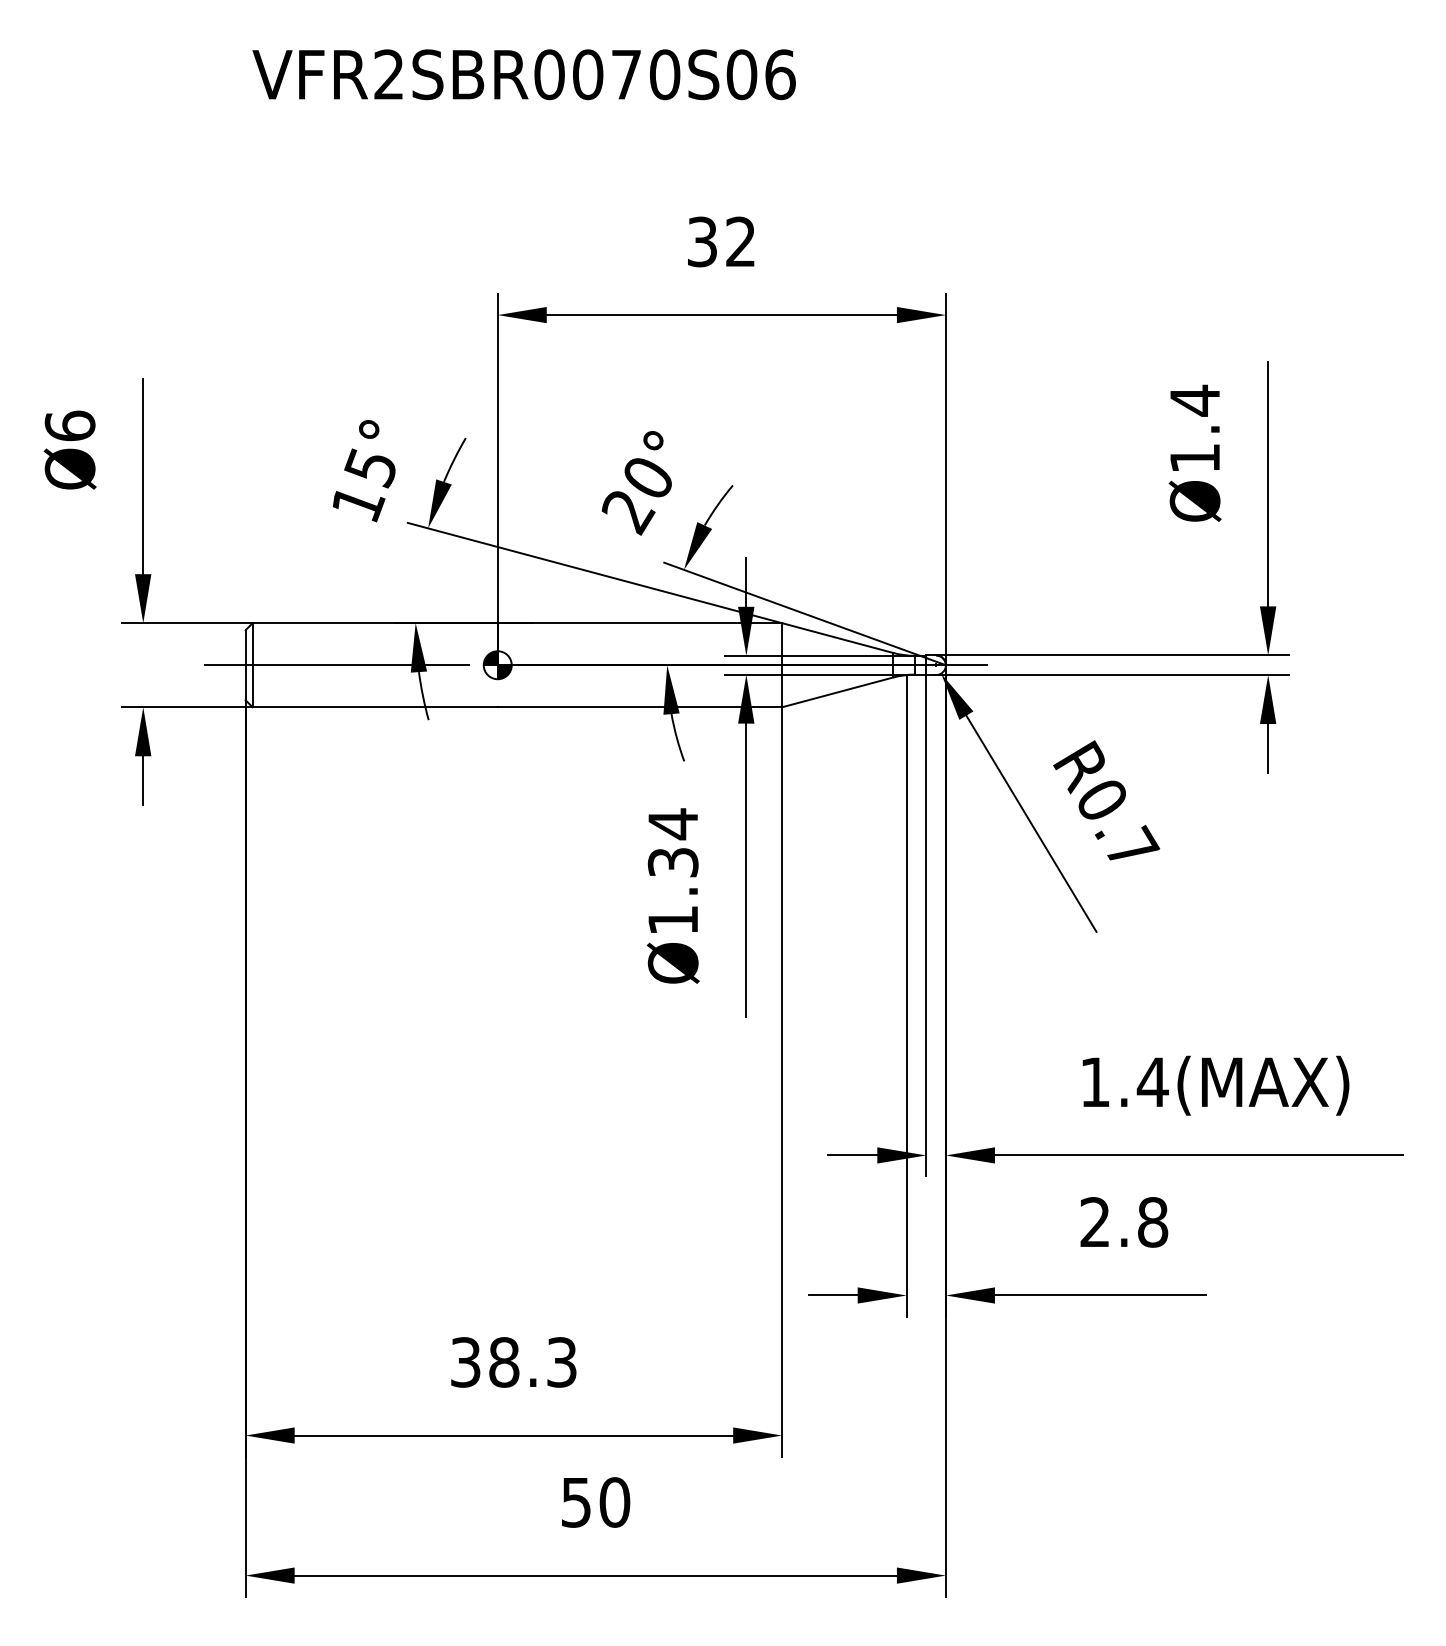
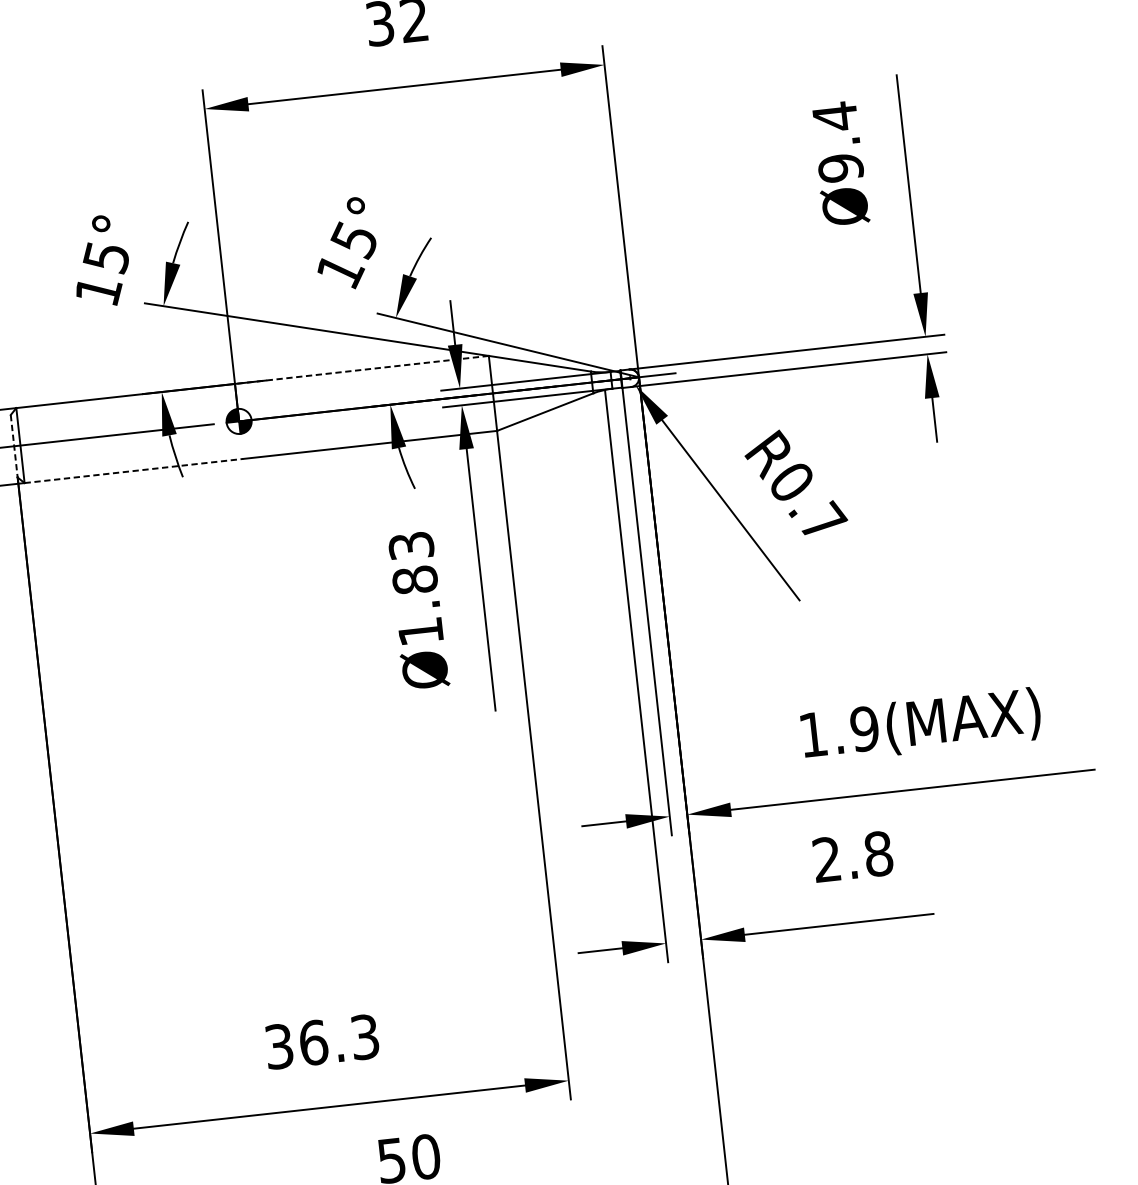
text: (1194, 458) -> (840, 168), Ø1.4 -> Ø9.4
text: (636, 495) -> (346, 256), 20° -> 15°
line: (639, 623) -> (361, 370), solid -> dashed
line: (245, 665) -> (14, 446), solid -> dashed
line: (375, 707) -> (134, 471), solid -> dashed
text: (672, 842) -> (412, 562), Ø1.34 -> Ø1.83
text: (1152, 1082) -> (864, 729), 1.4(MAX) -> 1.9(MAX)
text: (504, 1362) -> (313, 1042), 38.3 -> 36.3

